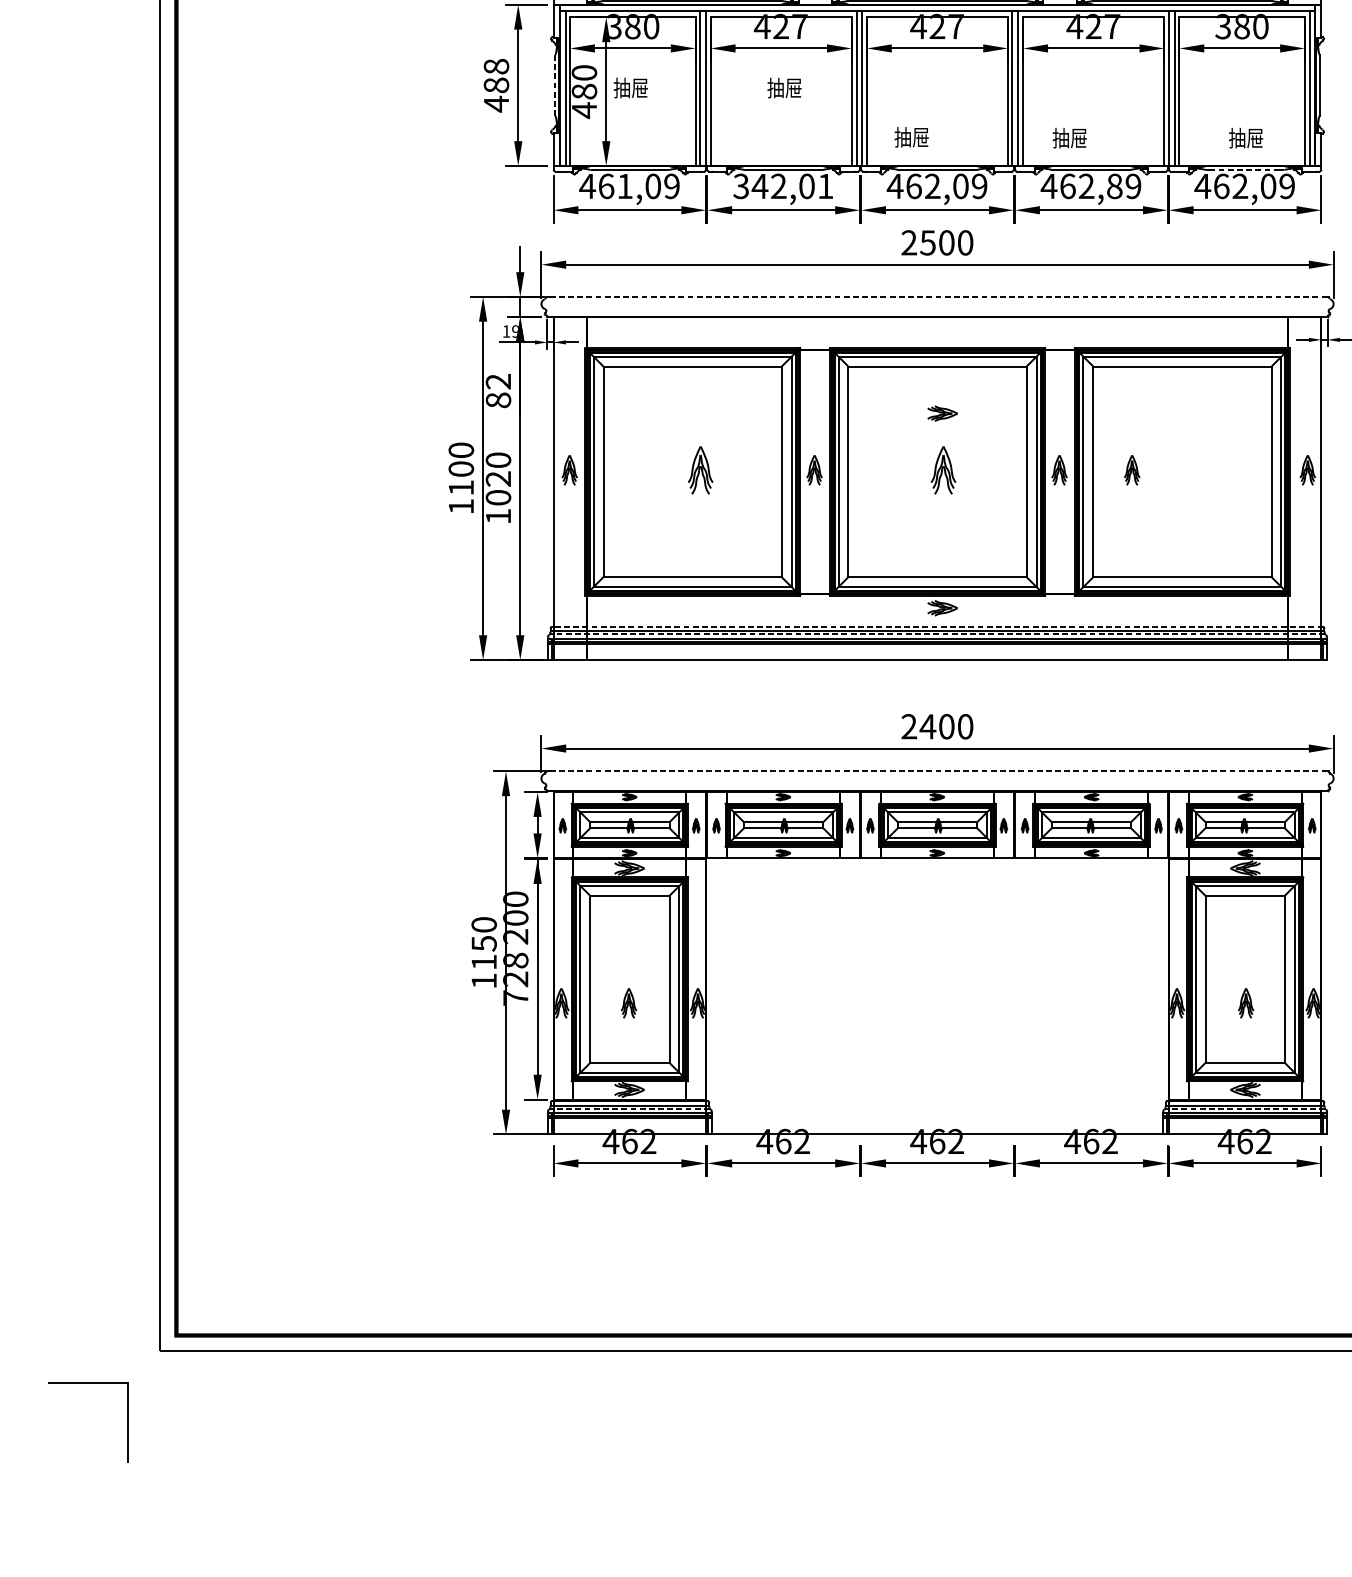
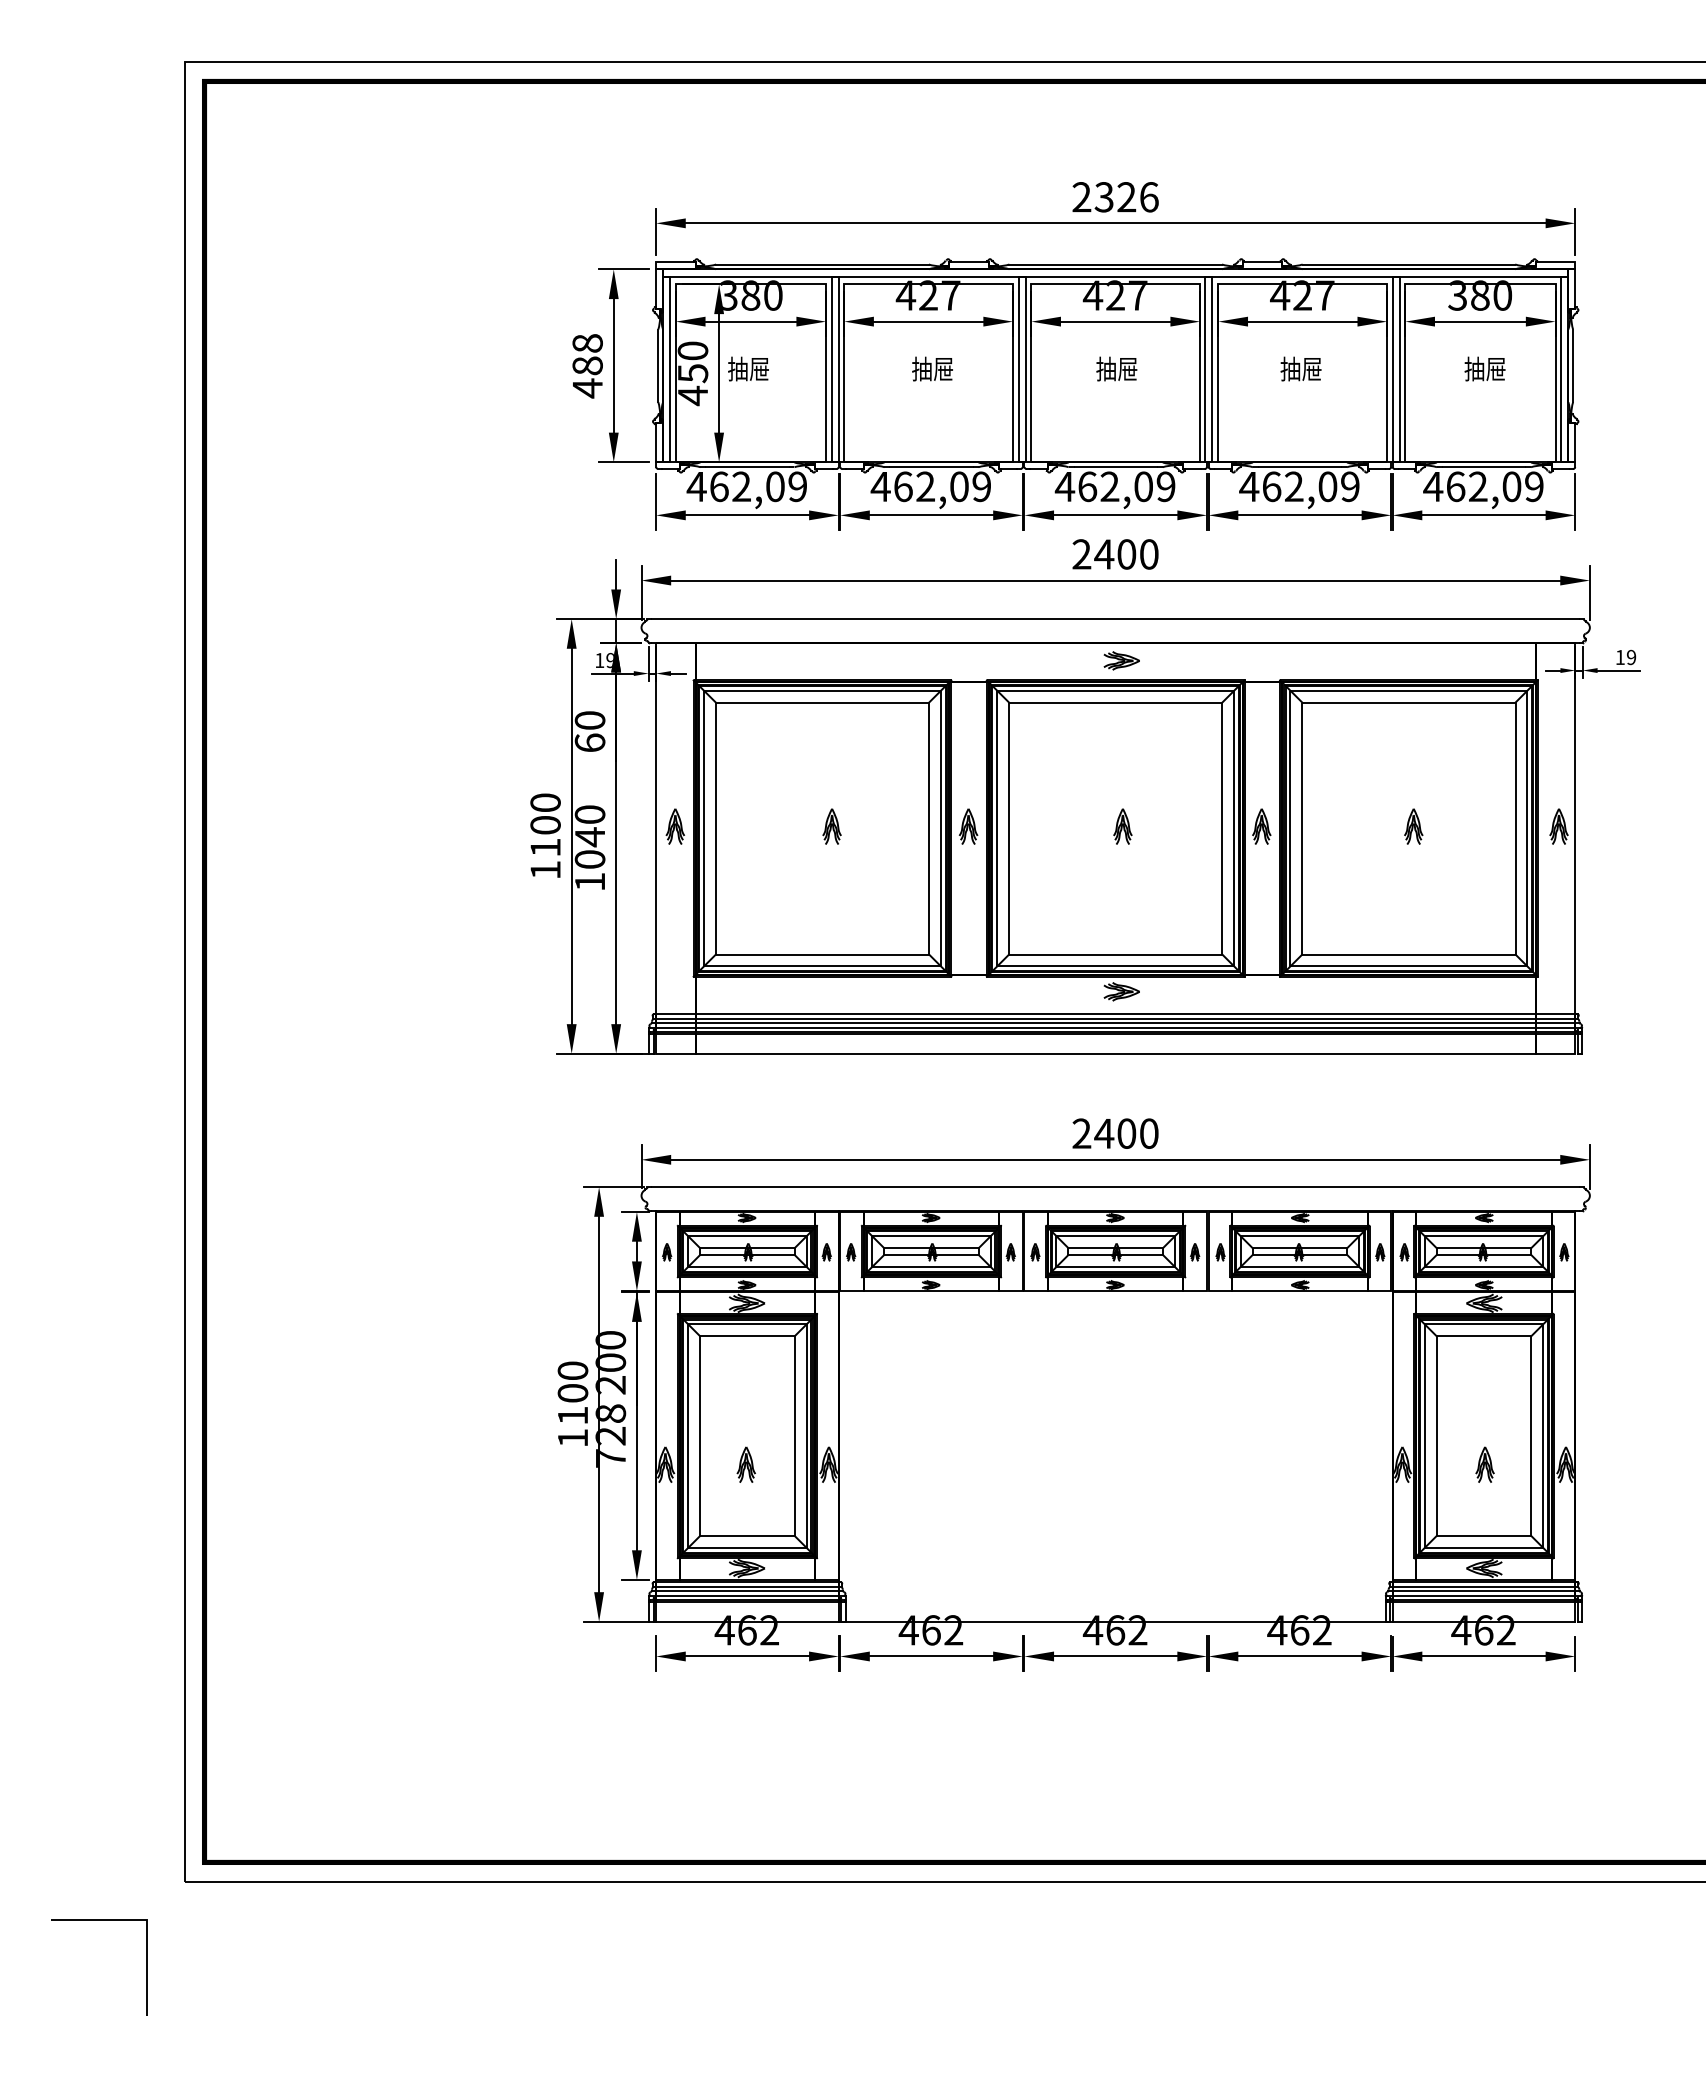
line: (555, 85) -> (658, 366), dashed -> solid
text: (584, 91) -> (692, 373), 480 -> 450
text: (911, 136) -> (1116, 368), moved
text: (1069, 137) -> (1300, 368), moved
text: (1245, 137) -> (1484, 368), moved
line: (1244, 170) -> (1483, 467), dashed -> solid
text: (624, 186) -> (741, 486), 461,09 -> 462,09
text: (782, 186) -> (930, 486), 342,01 -> 462,09
text: (1114, 186) -> (1327, 486), 462,89 -> 462,09
text: (928, 242) -> (1104, 554), 2500 -> 2400
line: (938, 297) -> (1116, 619), dashed -> solid
text: (497, 390) -> (589, 731), 82 -> 60
part: (942, 413) -> (1121, 660), moved
part: (700, 470) -> (831, 826), size x0.62
part: (943, 470) -> (1122, 826), size x0.62
part: (1131, 470) -> (1413, 826), moved
text: (497, 479) -> (589, 837), 1020 -> 1040
line: (937, 627) -> (1115, 1014), dashed -> solid
line: (937, 634) -> (1115, 1023), dashed -> solid
line: (938, 771) -> (1116, 1187), dashed -> solid
text: (483, 943) -> (572, 1393), 1150 -> 1100
line: (629, 1109) -> (747, 1591), dashed -> solid
line: (1244, 1109) -> (1483, 1591), dashed -> solid

